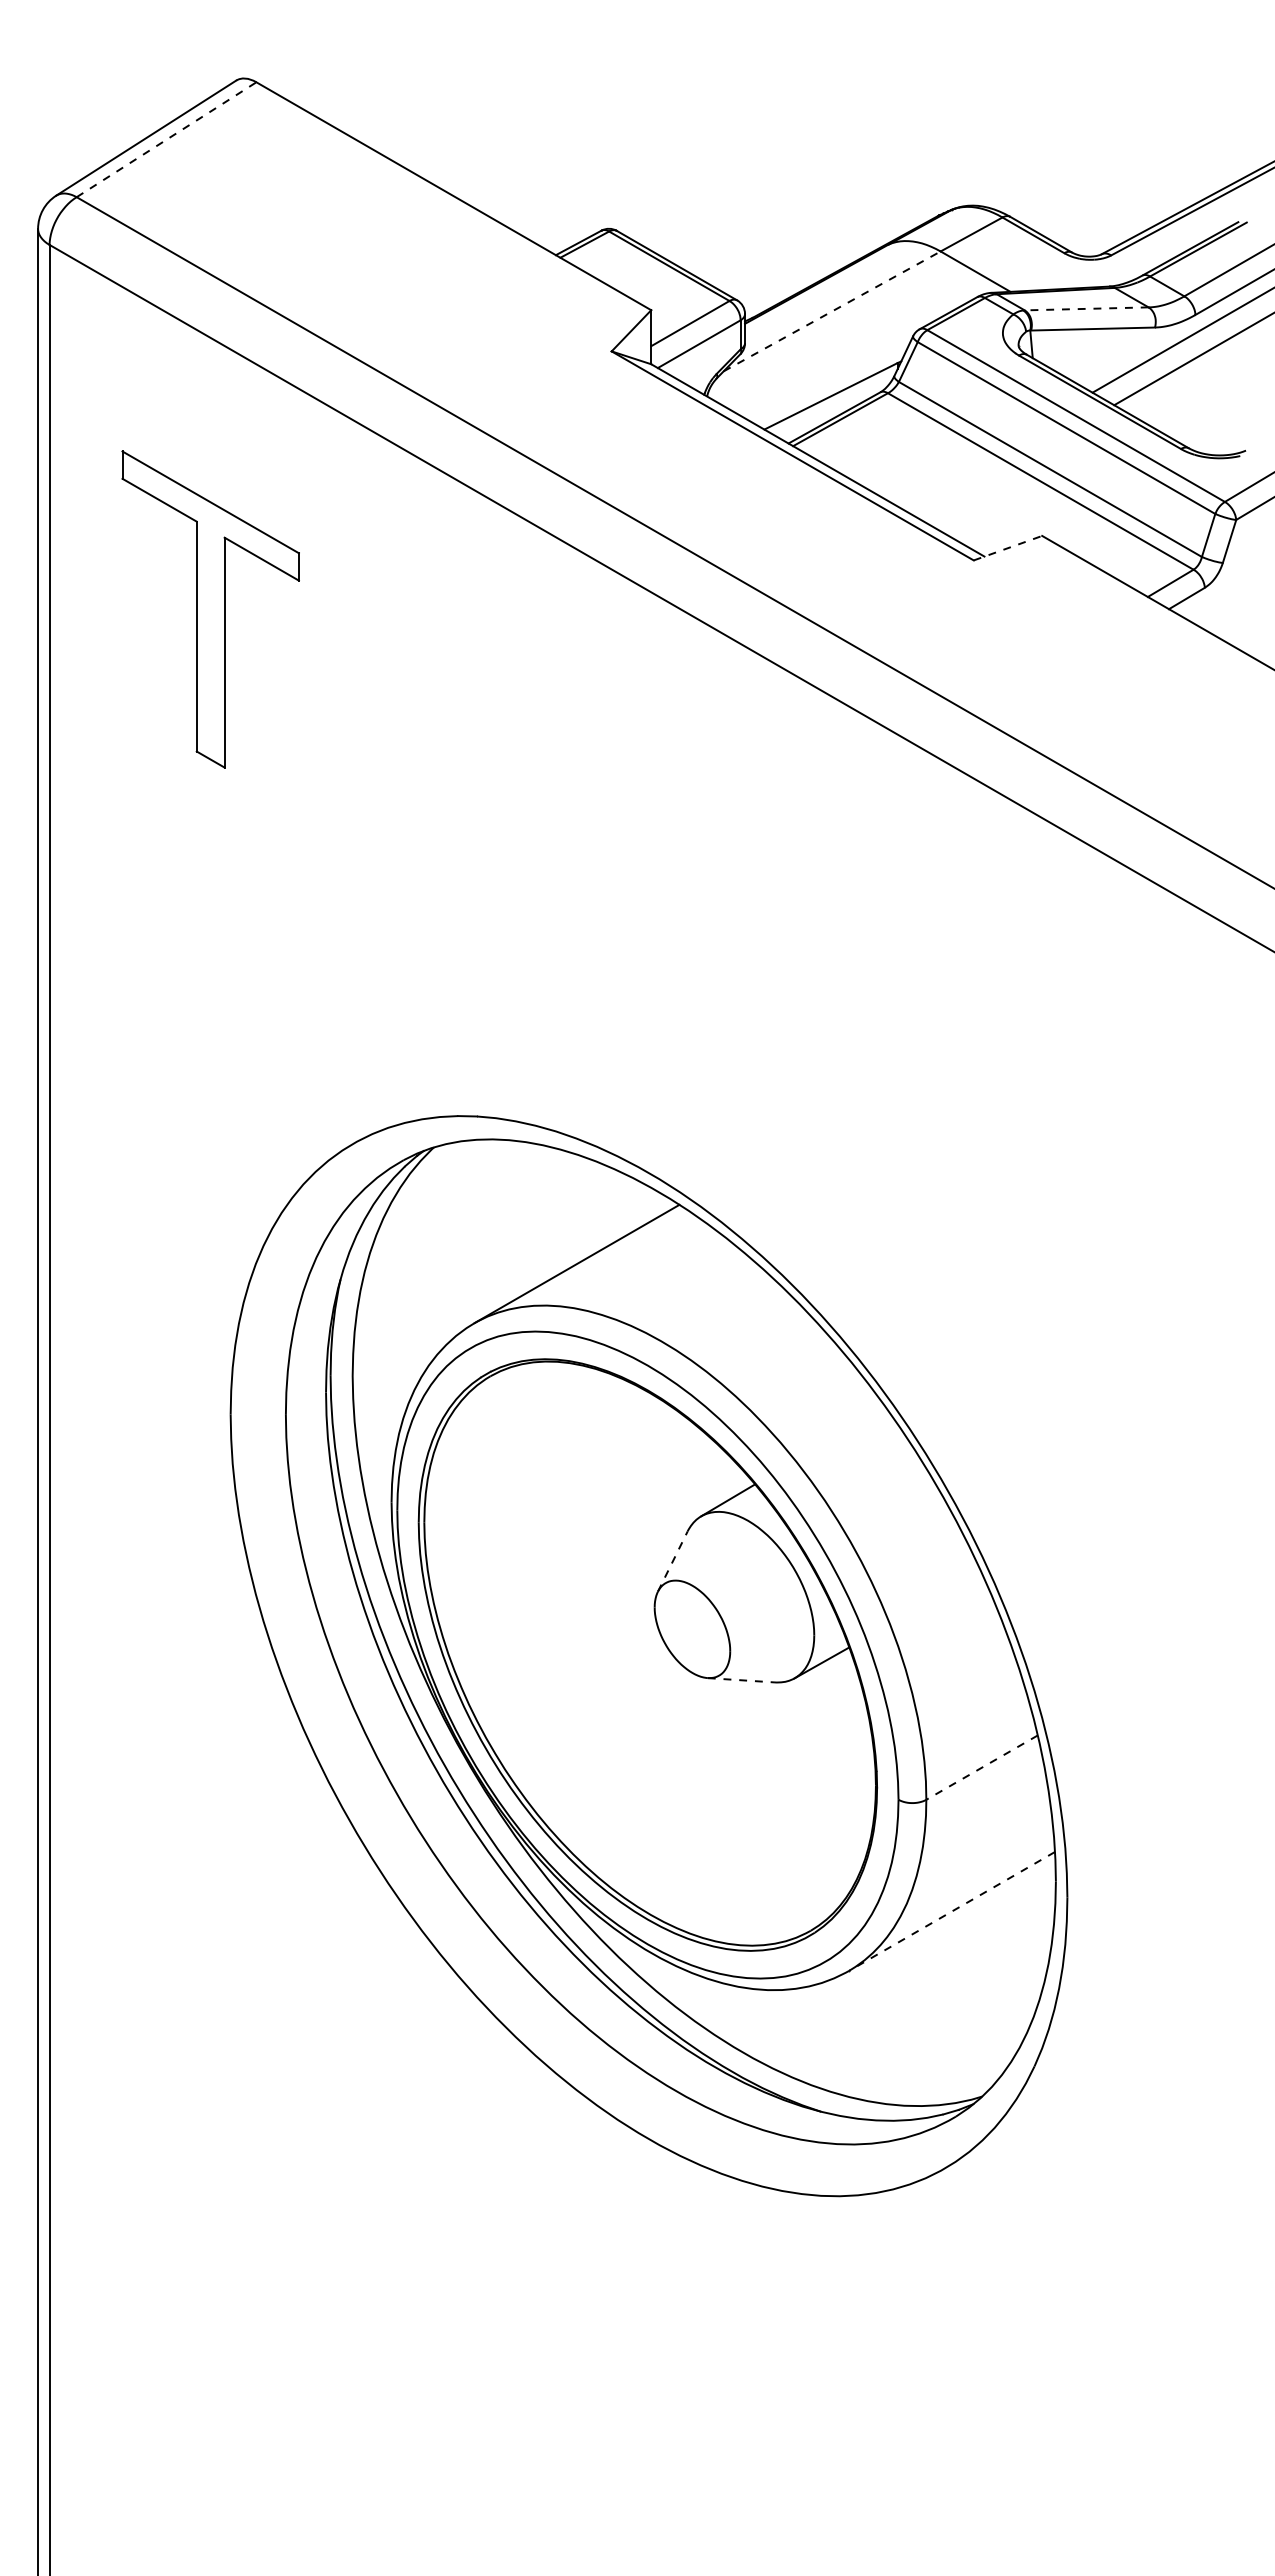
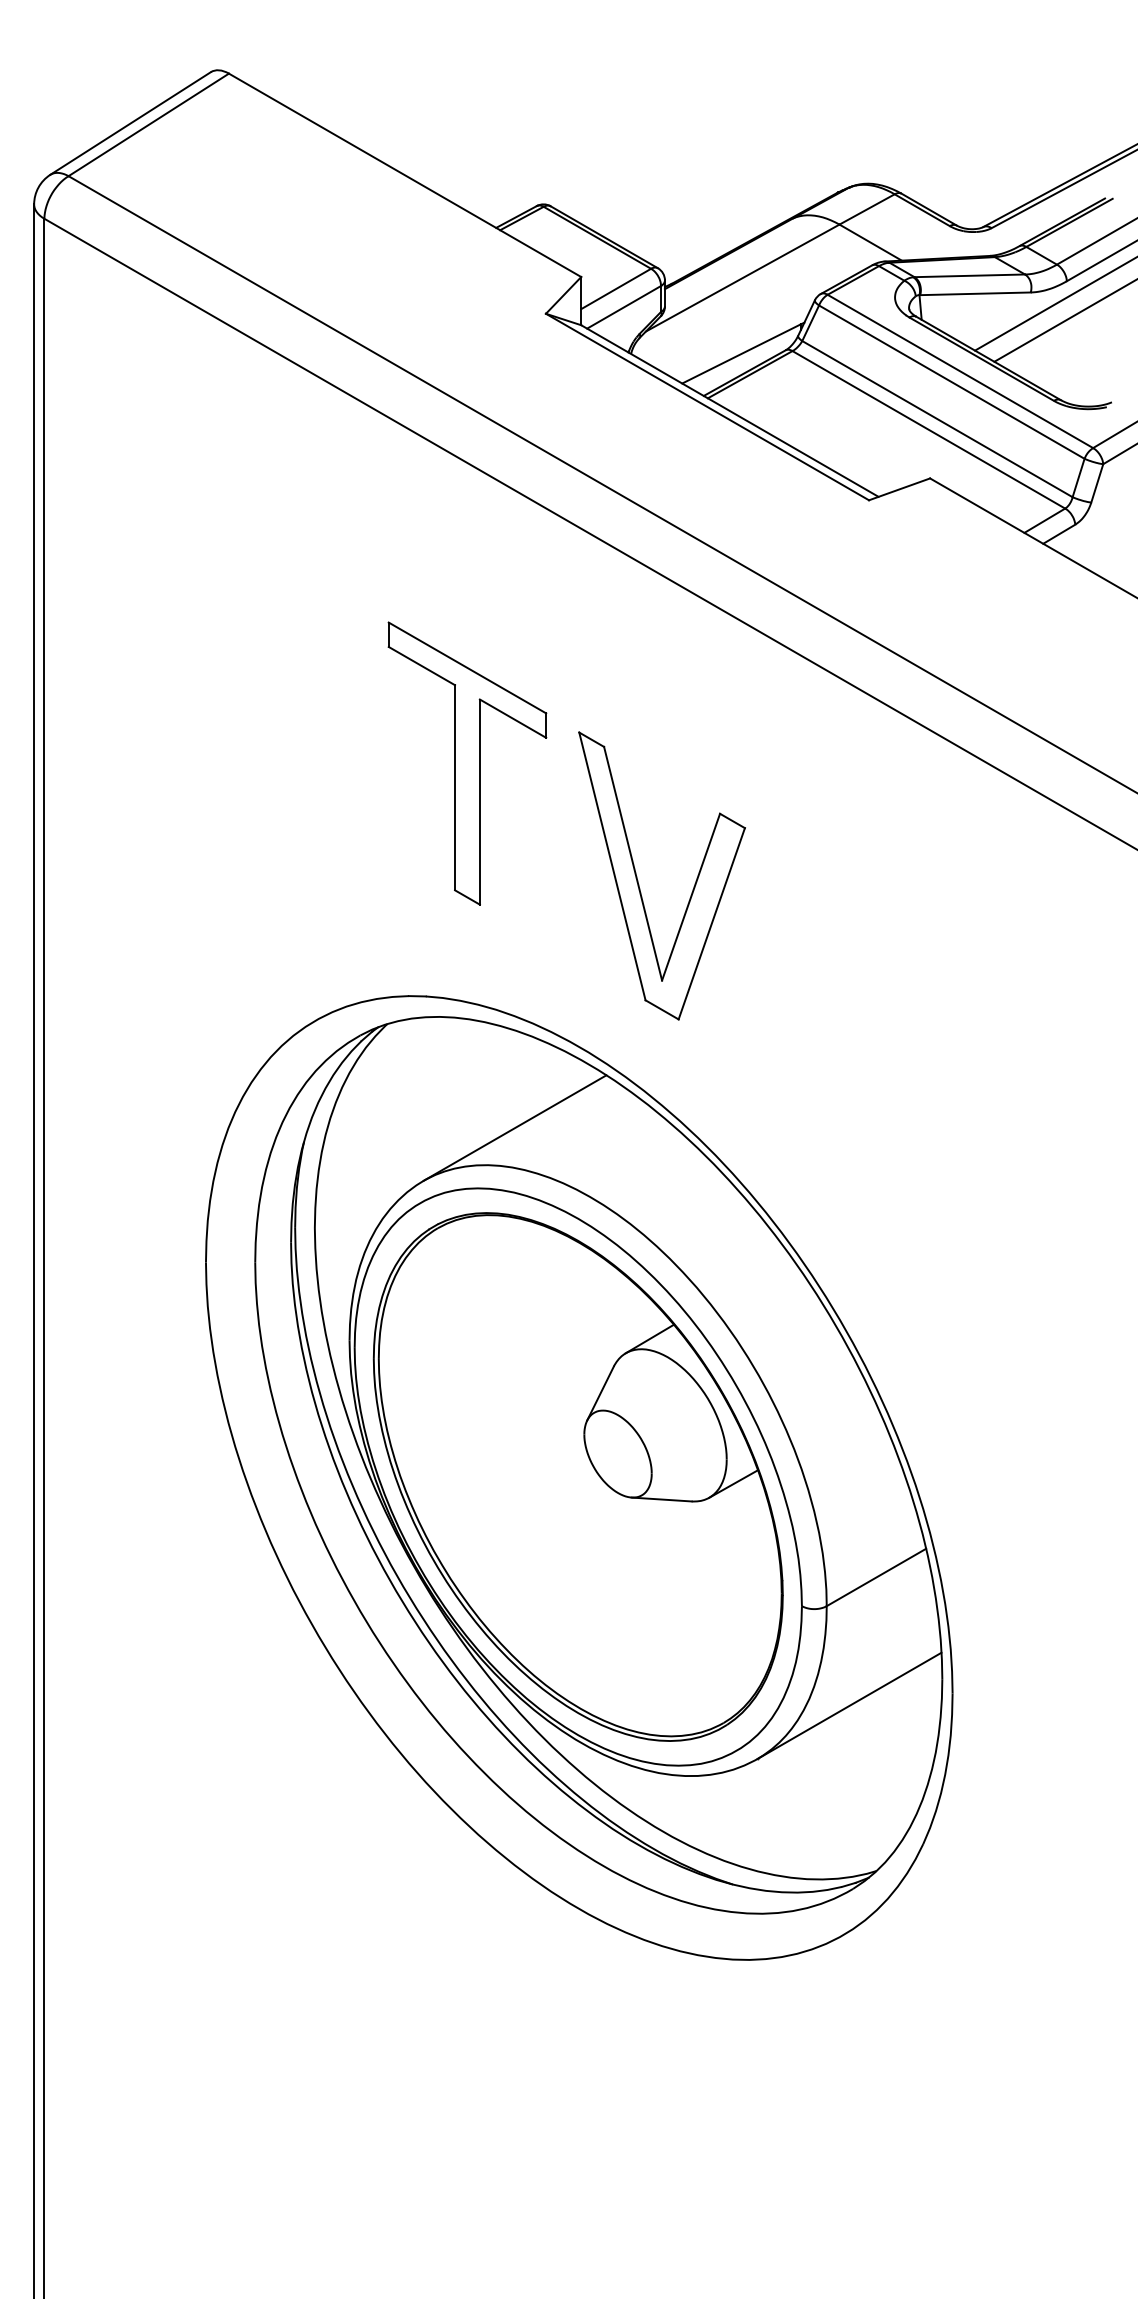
line: (166, 139) -> (148, 124), dashed -> solid
line: (1086, 308) -> (969, 275), dashed -> solid
line: (832, 311) -> (742, 278), dashed -> solid
line: (1008, 548) -> (900, 489), dashed -> solid
part: (210, 609) -> (467, 763), moved
part: (715, 987) -> (638, 881), added
line: (672, 1561) -> (600, 1393), dashed -> solid
line: (741, 1680) -> (661, 1499), dashed -> solid
line: (981, 1767) -> (875, 1577), dashed -> solid
line: (951, 1911) -> (849, 1705), dashed -> solid

